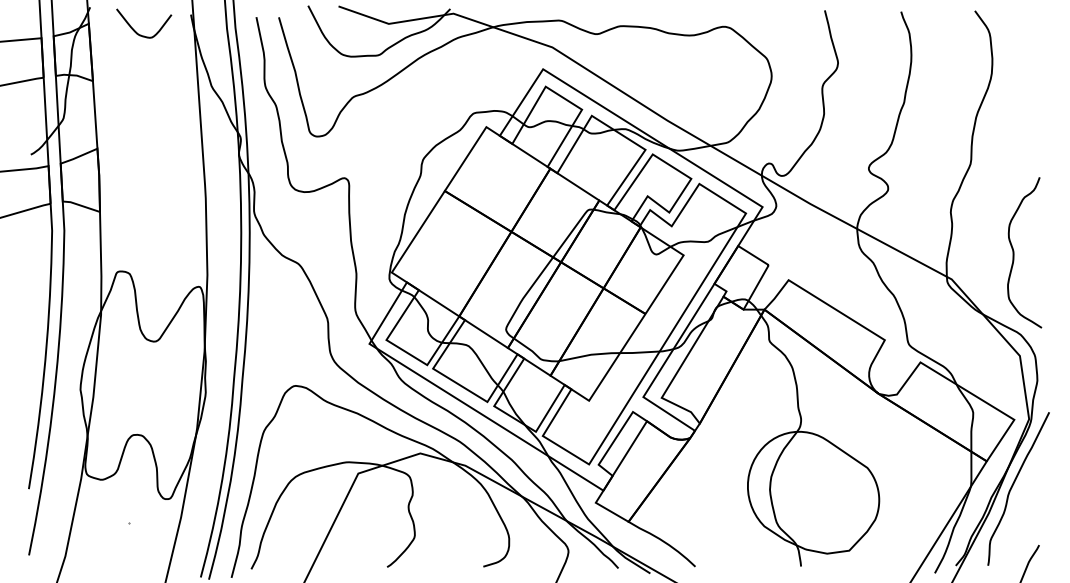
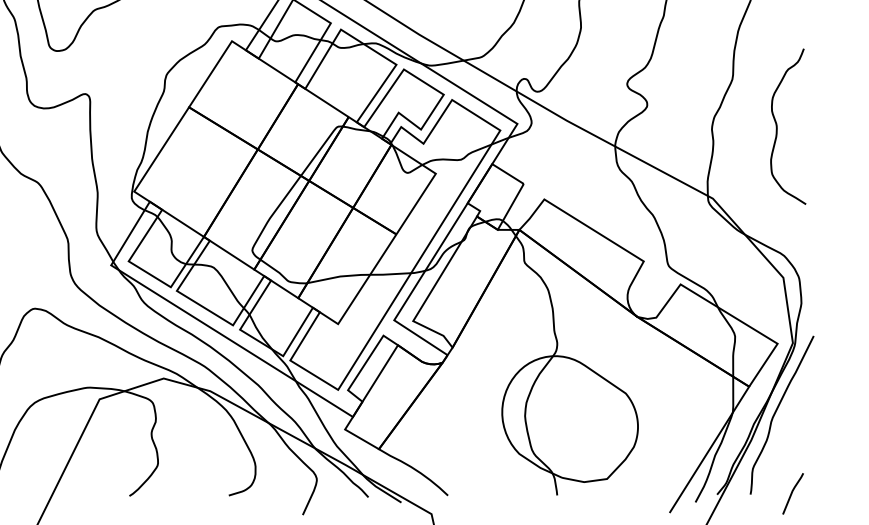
curve: (1014, 252) -> (777, 126), moved

